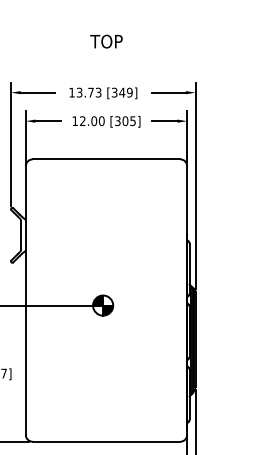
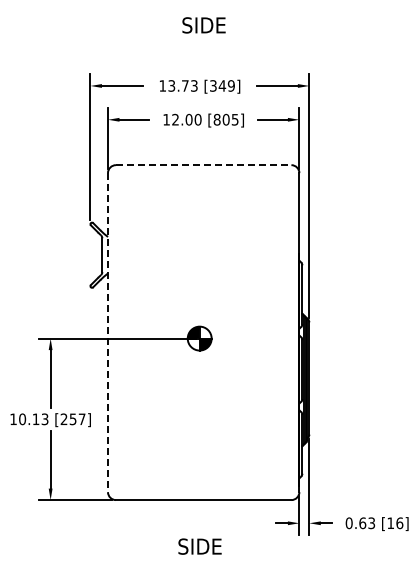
text: (106, 41) -> (203, 25), TOP -> SIDE
text: (117, 120) -> (216, 119), [305] -> [805]
line: (106, 159) -> (203, 165), solid -> dashed
line: (26, 301) -> (108, 333), solid -> dashed

